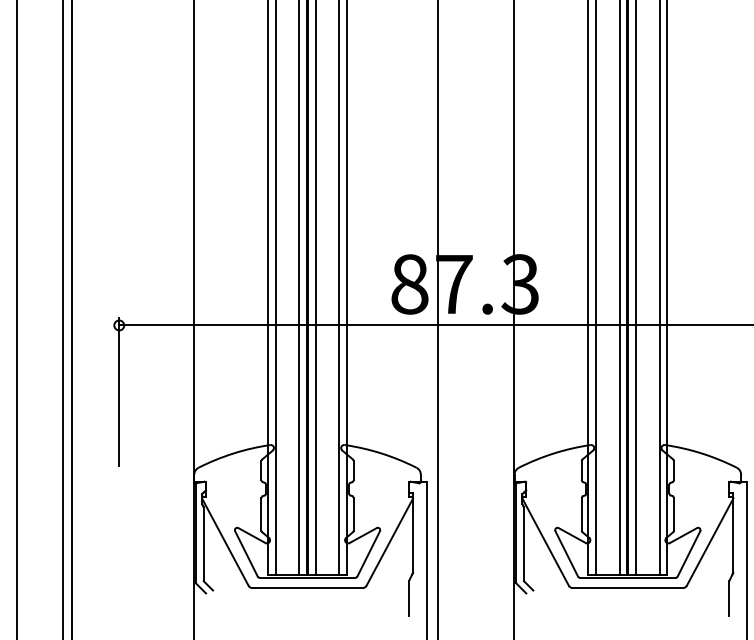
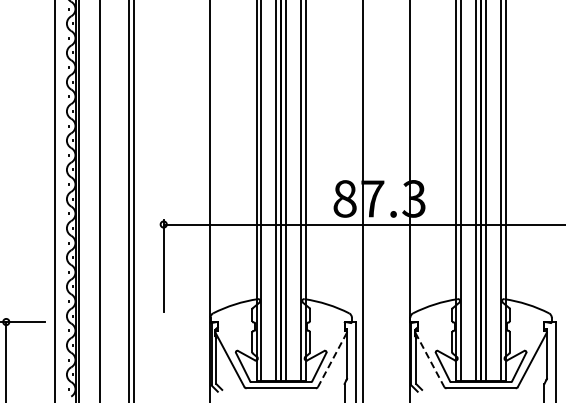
line: (389, 541) -> (332, 359), solid -> dashed
line: (545, 541) -> (429, 359), solid -> dashed

